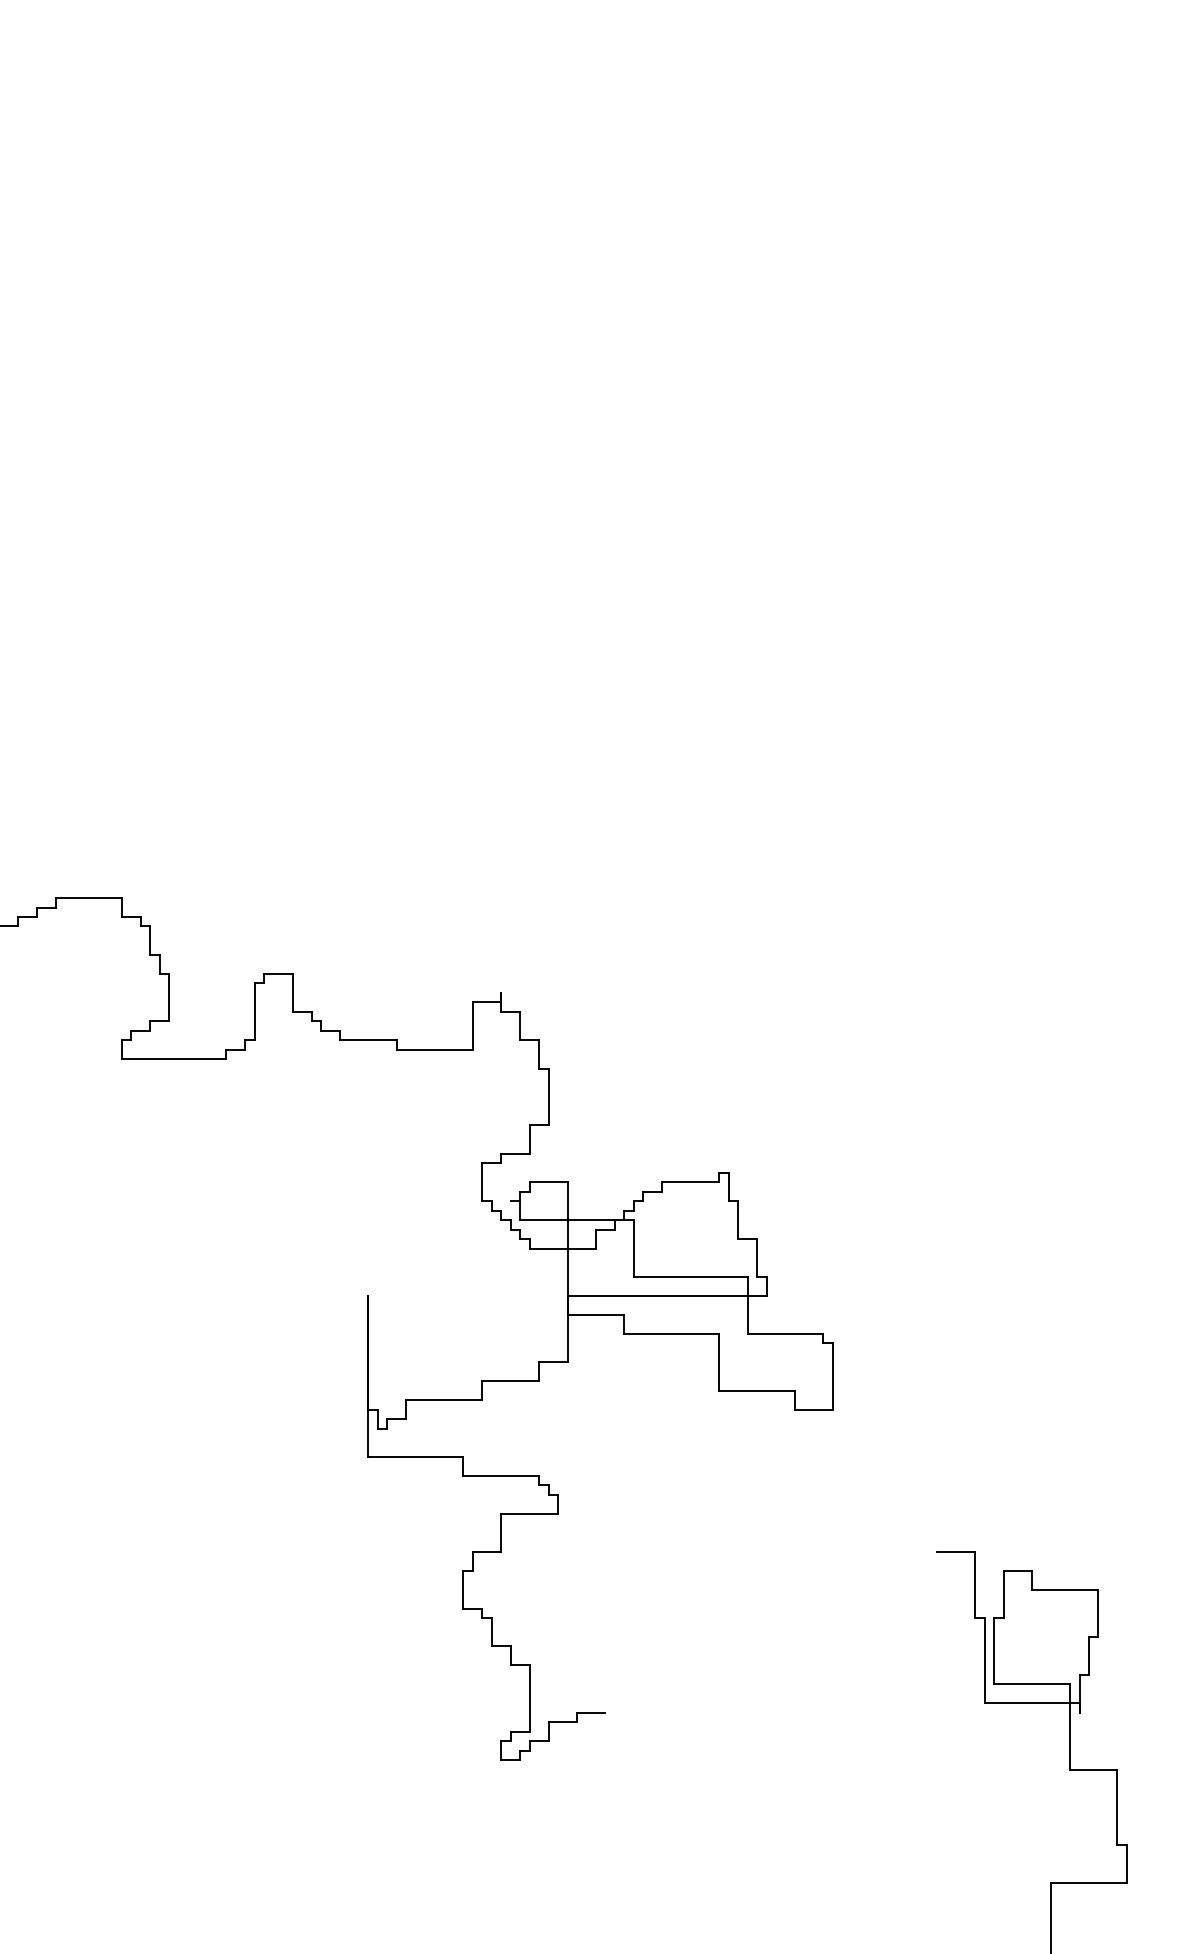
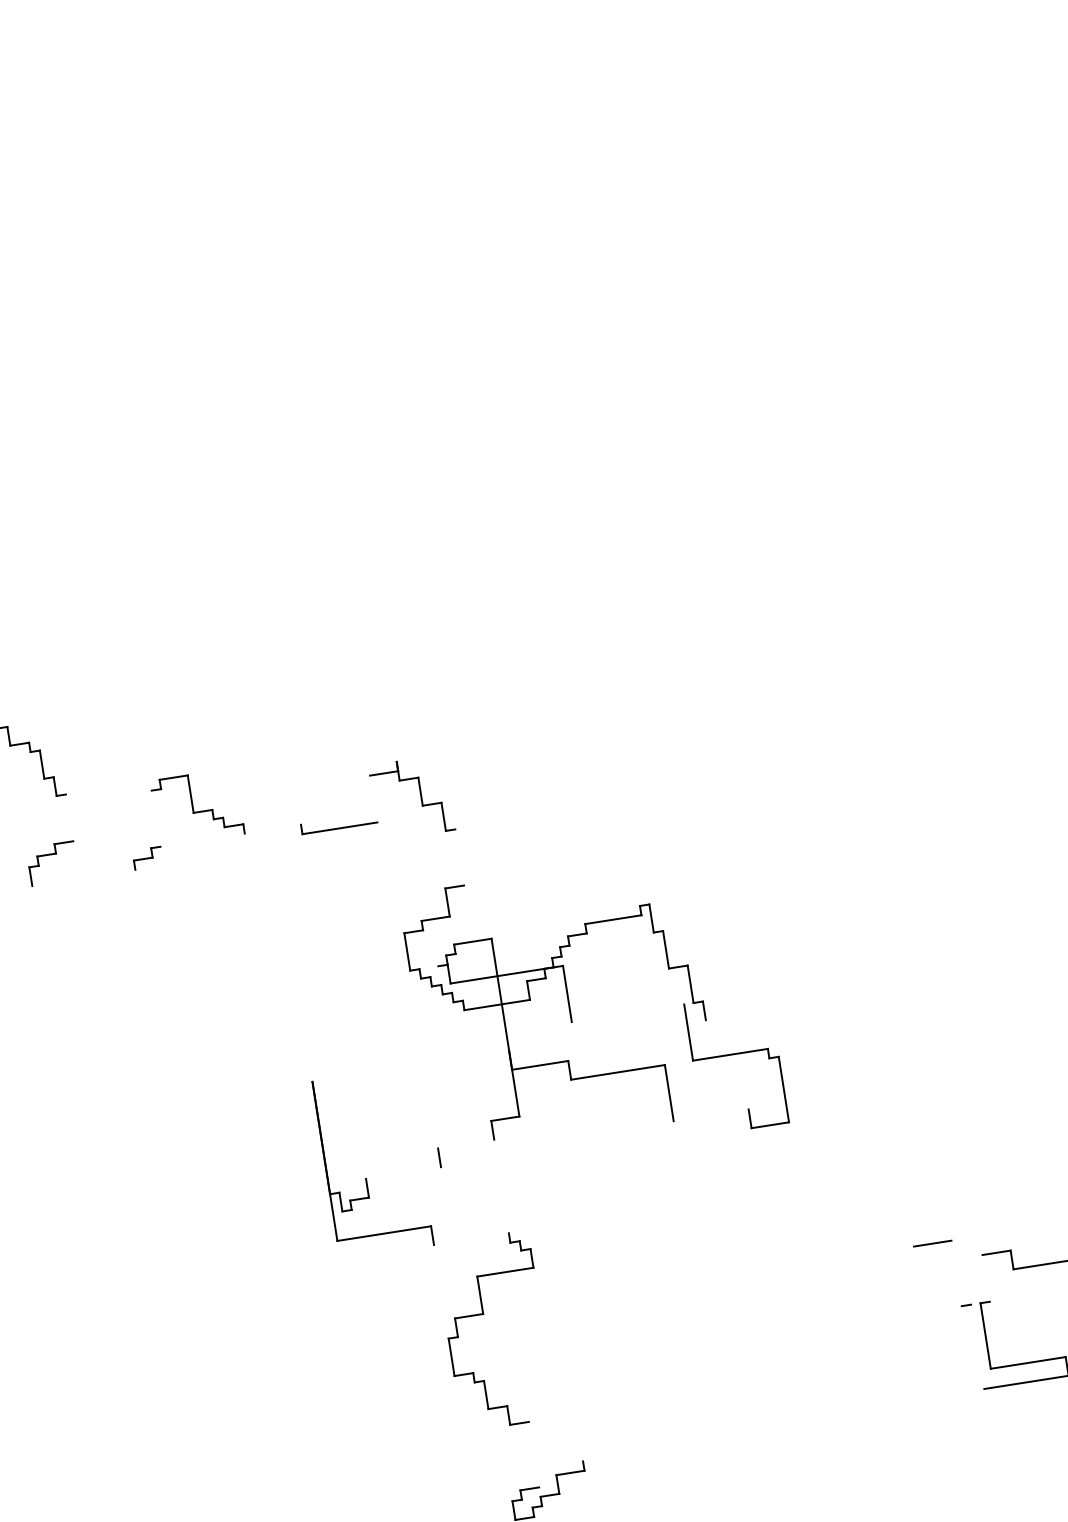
line: (169, 997) -> (69, 817), removed
line: (254, 1011) -> (155, 818), removed
line: (472, 1025) -> (373, 798), removed
line: (367, 1040) -> (272, 829), removed
line: (173, 1059) -> (83, 878), removed
line: (548, 1096) -> (459, 856), removed
line: (690, 1276) -> (627, 1012), removed
line: (666, 1295) -> (606, 1035), removed
line: (510, 1381) -> (466, 1144), removed
line: (757, 1390) -> (711, 1115), removed
line: (444, 1400) -> (403, 1173), removed
line: (501, 1475) -> (471, 1238), removed
line: (975, 1584) -> (956, 1273), removed
line: (1003, 1593) -> (985, 1277), removed
line: (984, 1660) -> (977, 1346), removed
line: (529, 1698) -> (533, 1454), removed
line: (591, 1712) -> (597, 1458), removed

